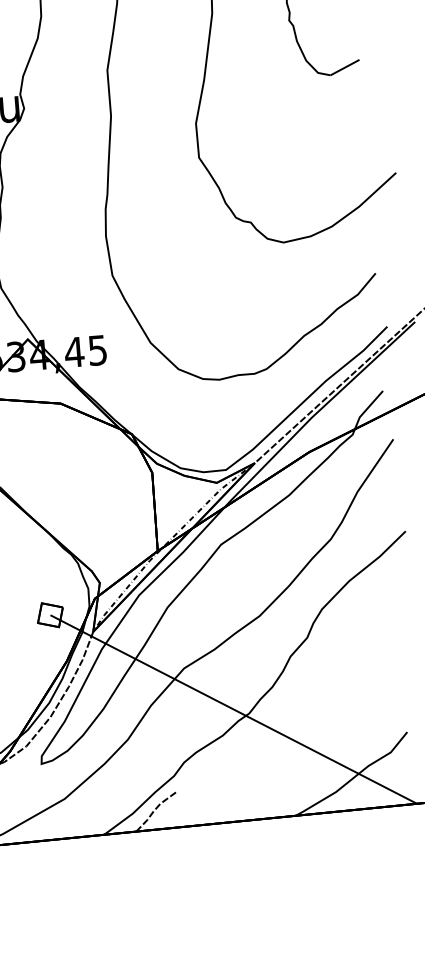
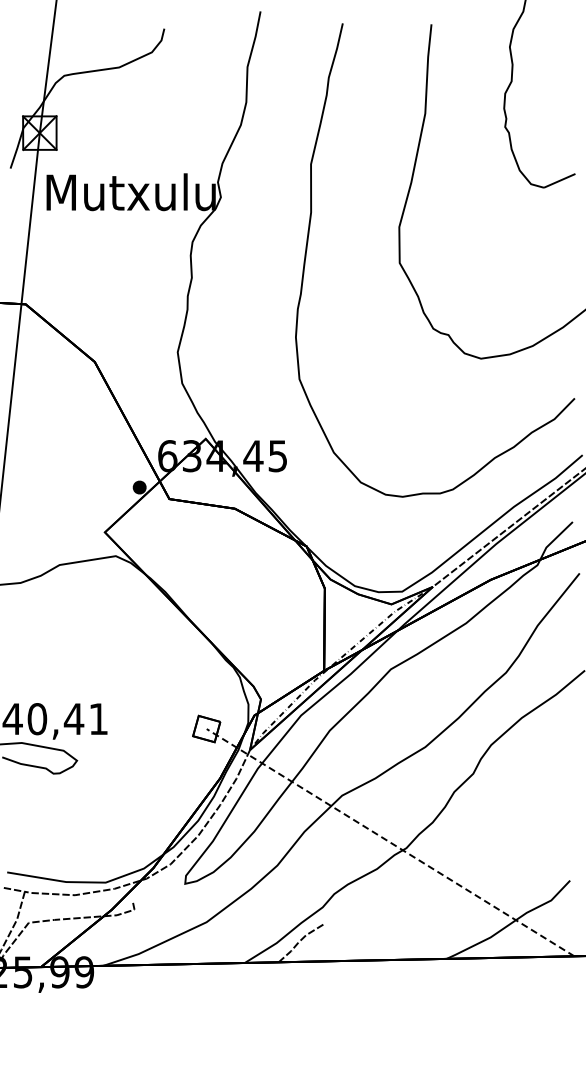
line: (233, 709) -> (390, 842), solid -> dashed

